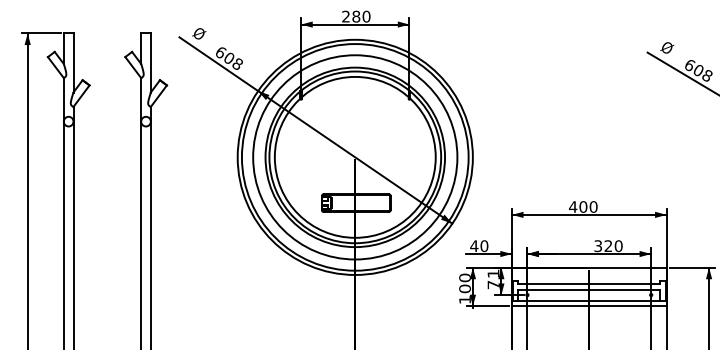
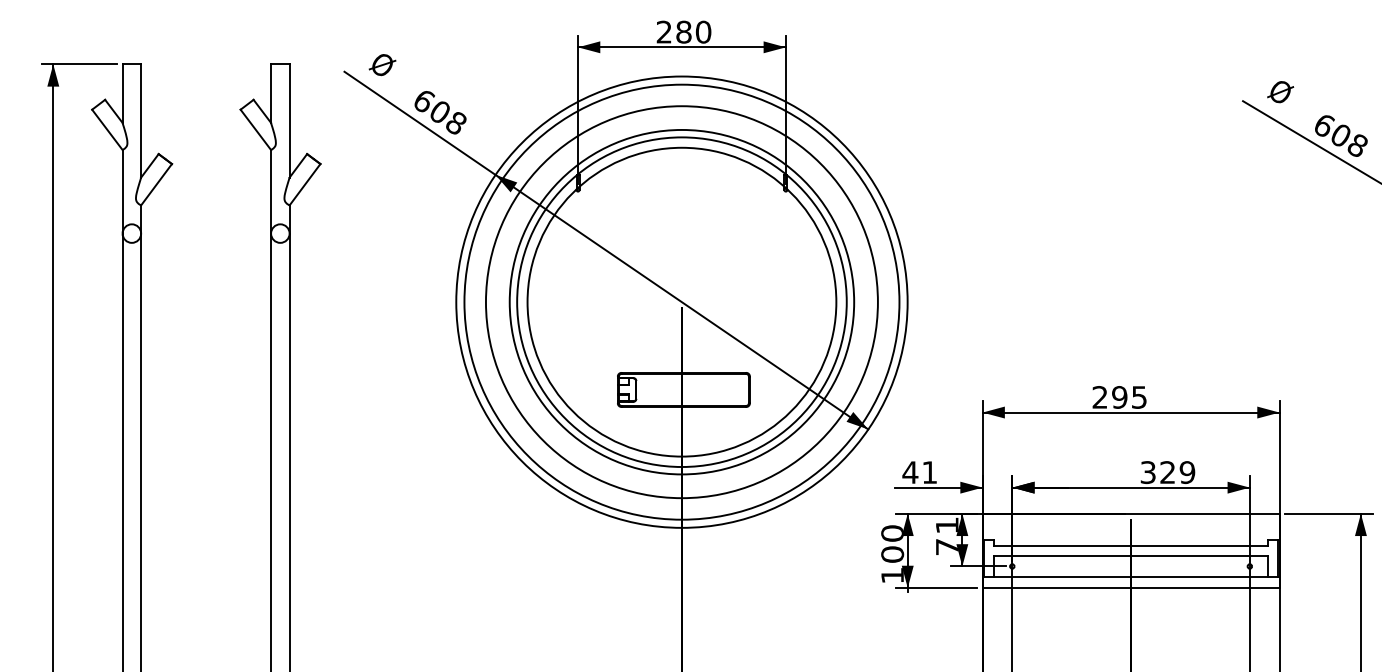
text: (582, 206) -> (1118, 396), 400 -> 295
text: (484, 246) -> (929, 473), 40 -> 41
text: (618, 246) -> (1187, 473), 320 -> 329

